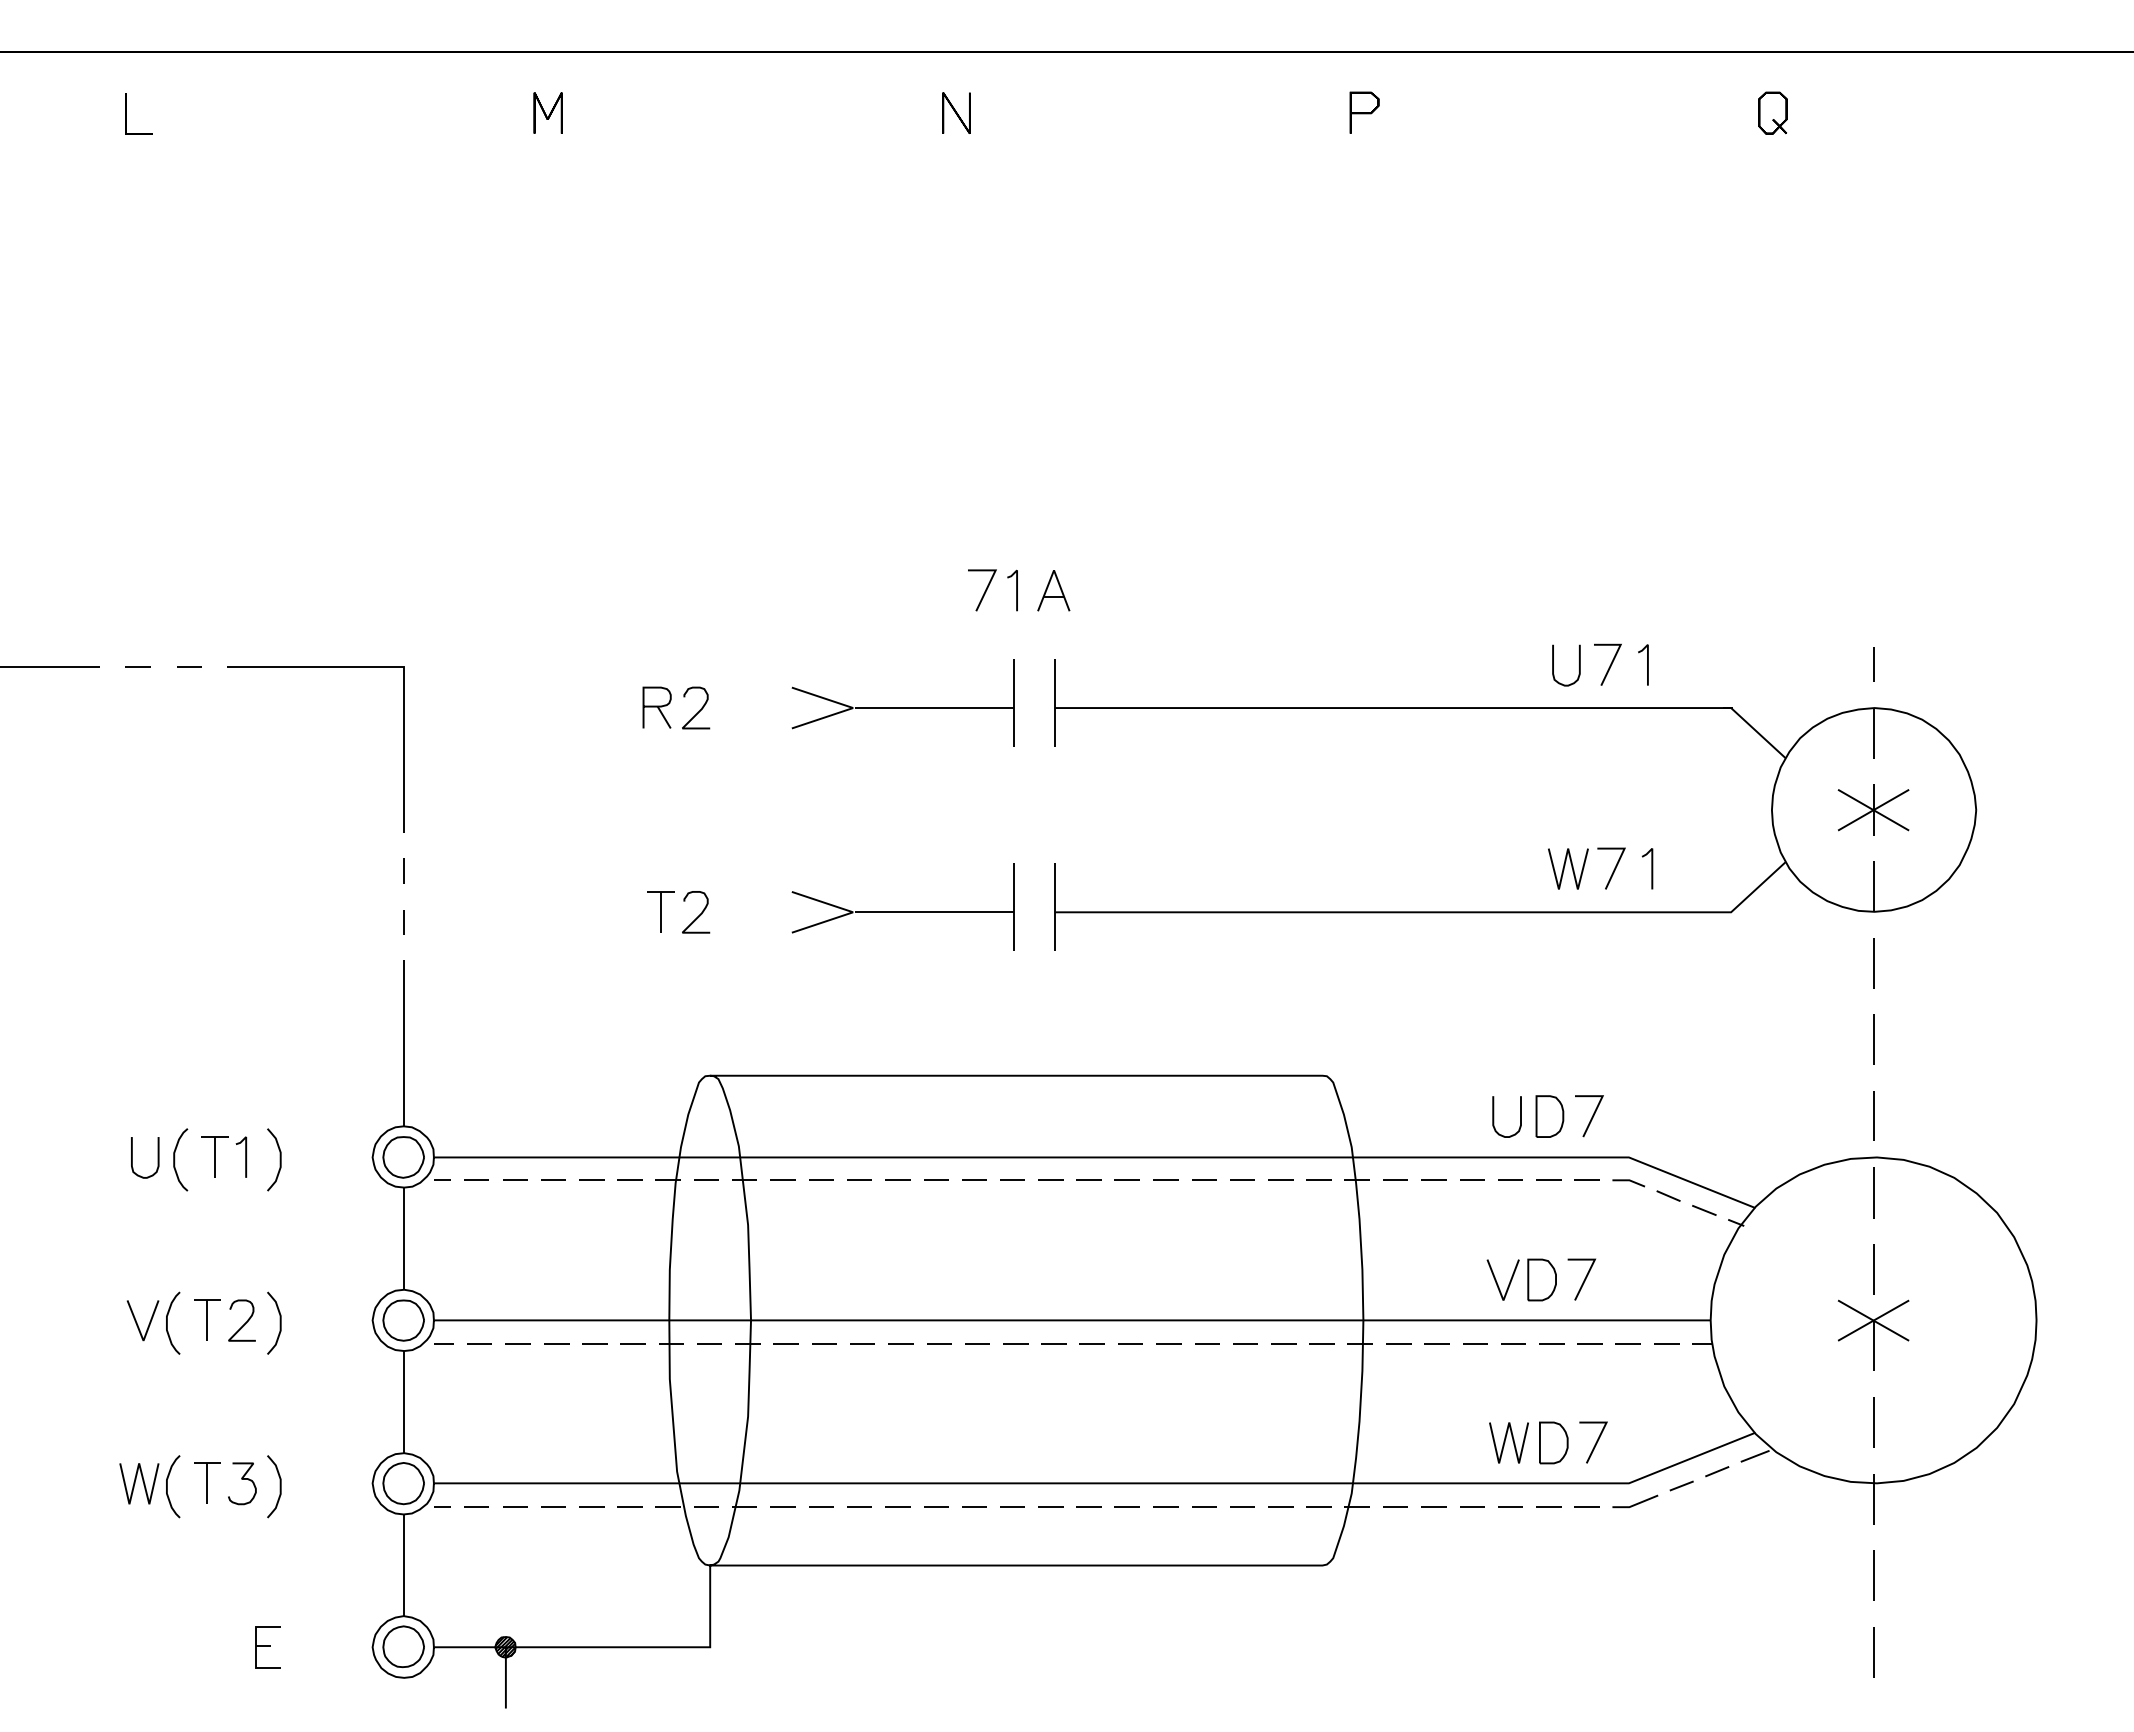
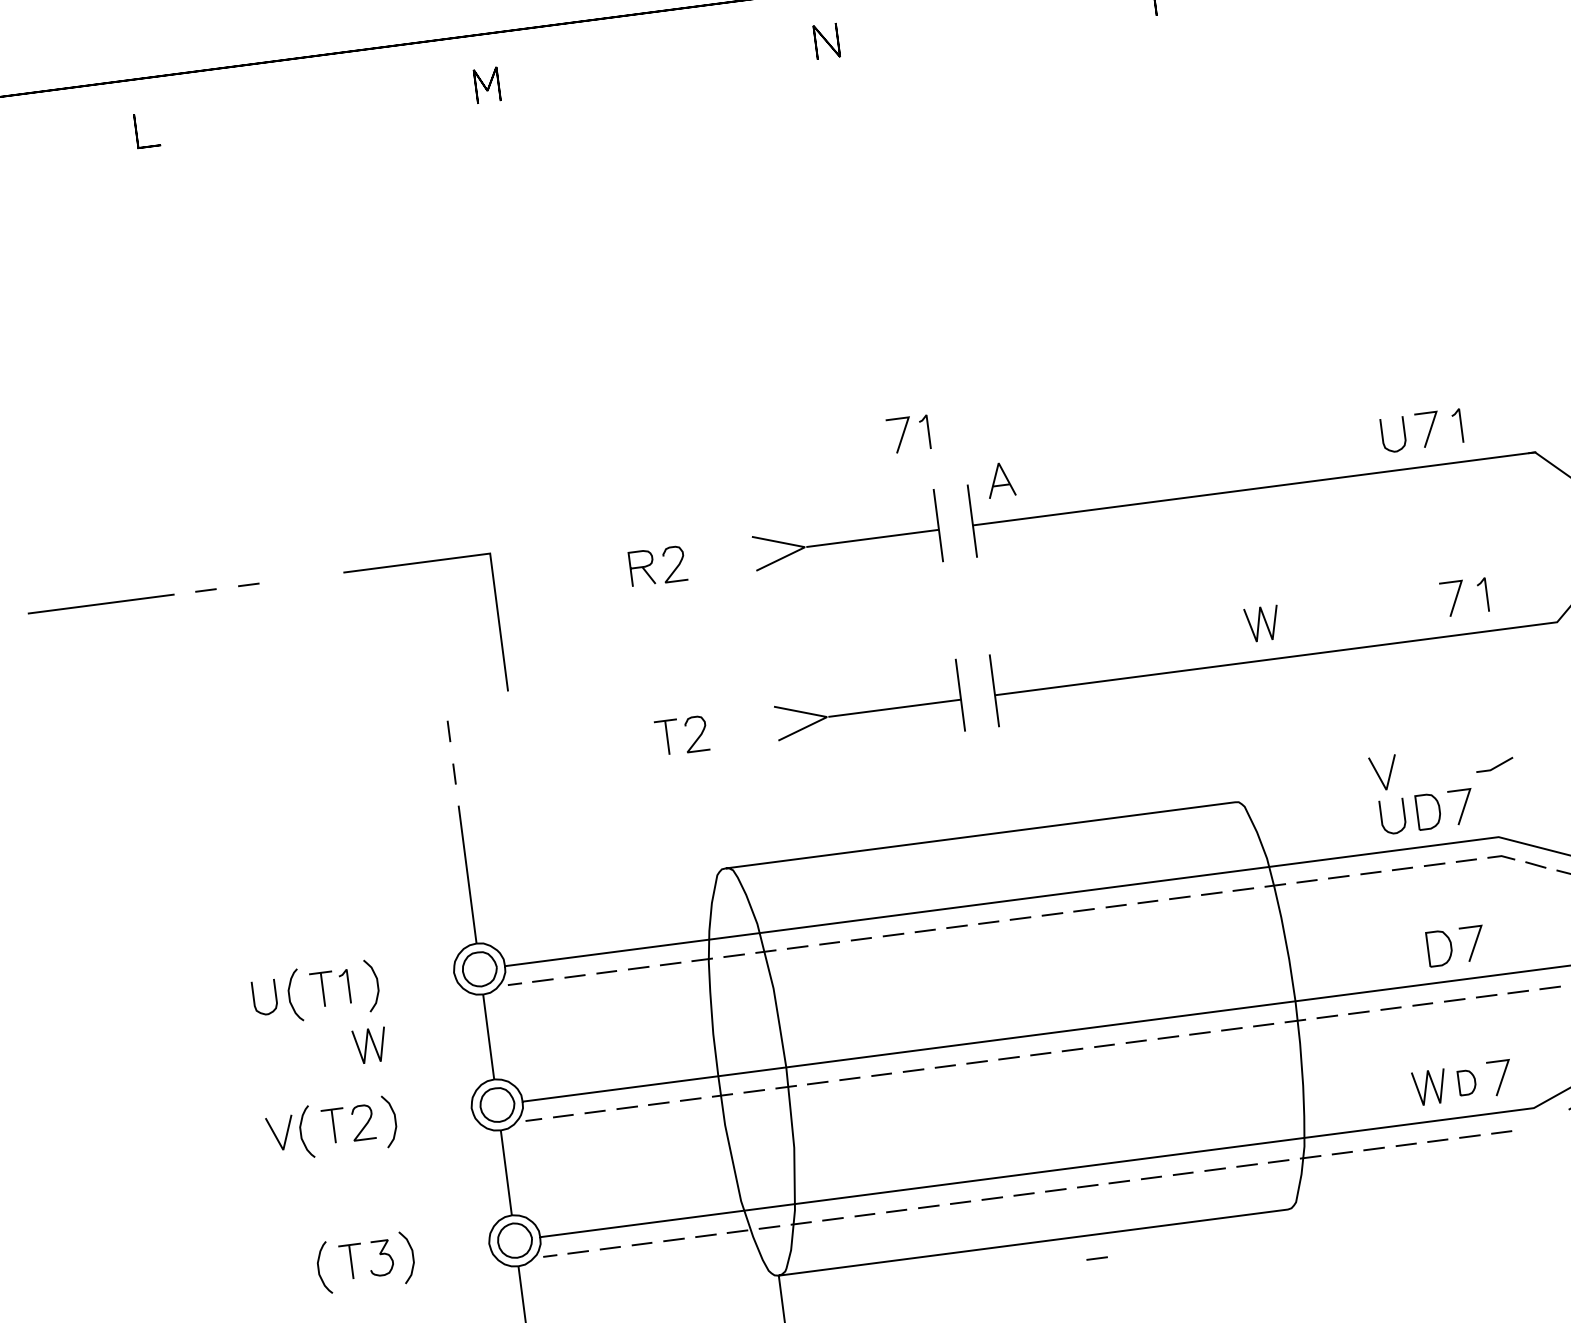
part: (1053, 590) -> (1000, 479), moved
line: (315, 667) -> (416, 563), moved
line: (1571, 867) -> (1264, 622), moved
line: (1497, 1282) -> (1379, 775), moved
part: (1553, 1442) -> (1466, 1082), size x0.7
line: (142, 1481) -> (372, 1043), moved
line: (1635, 1503) -> (1495, 766), moved
line: (1088, 1593) -> (1096, 1258), added

